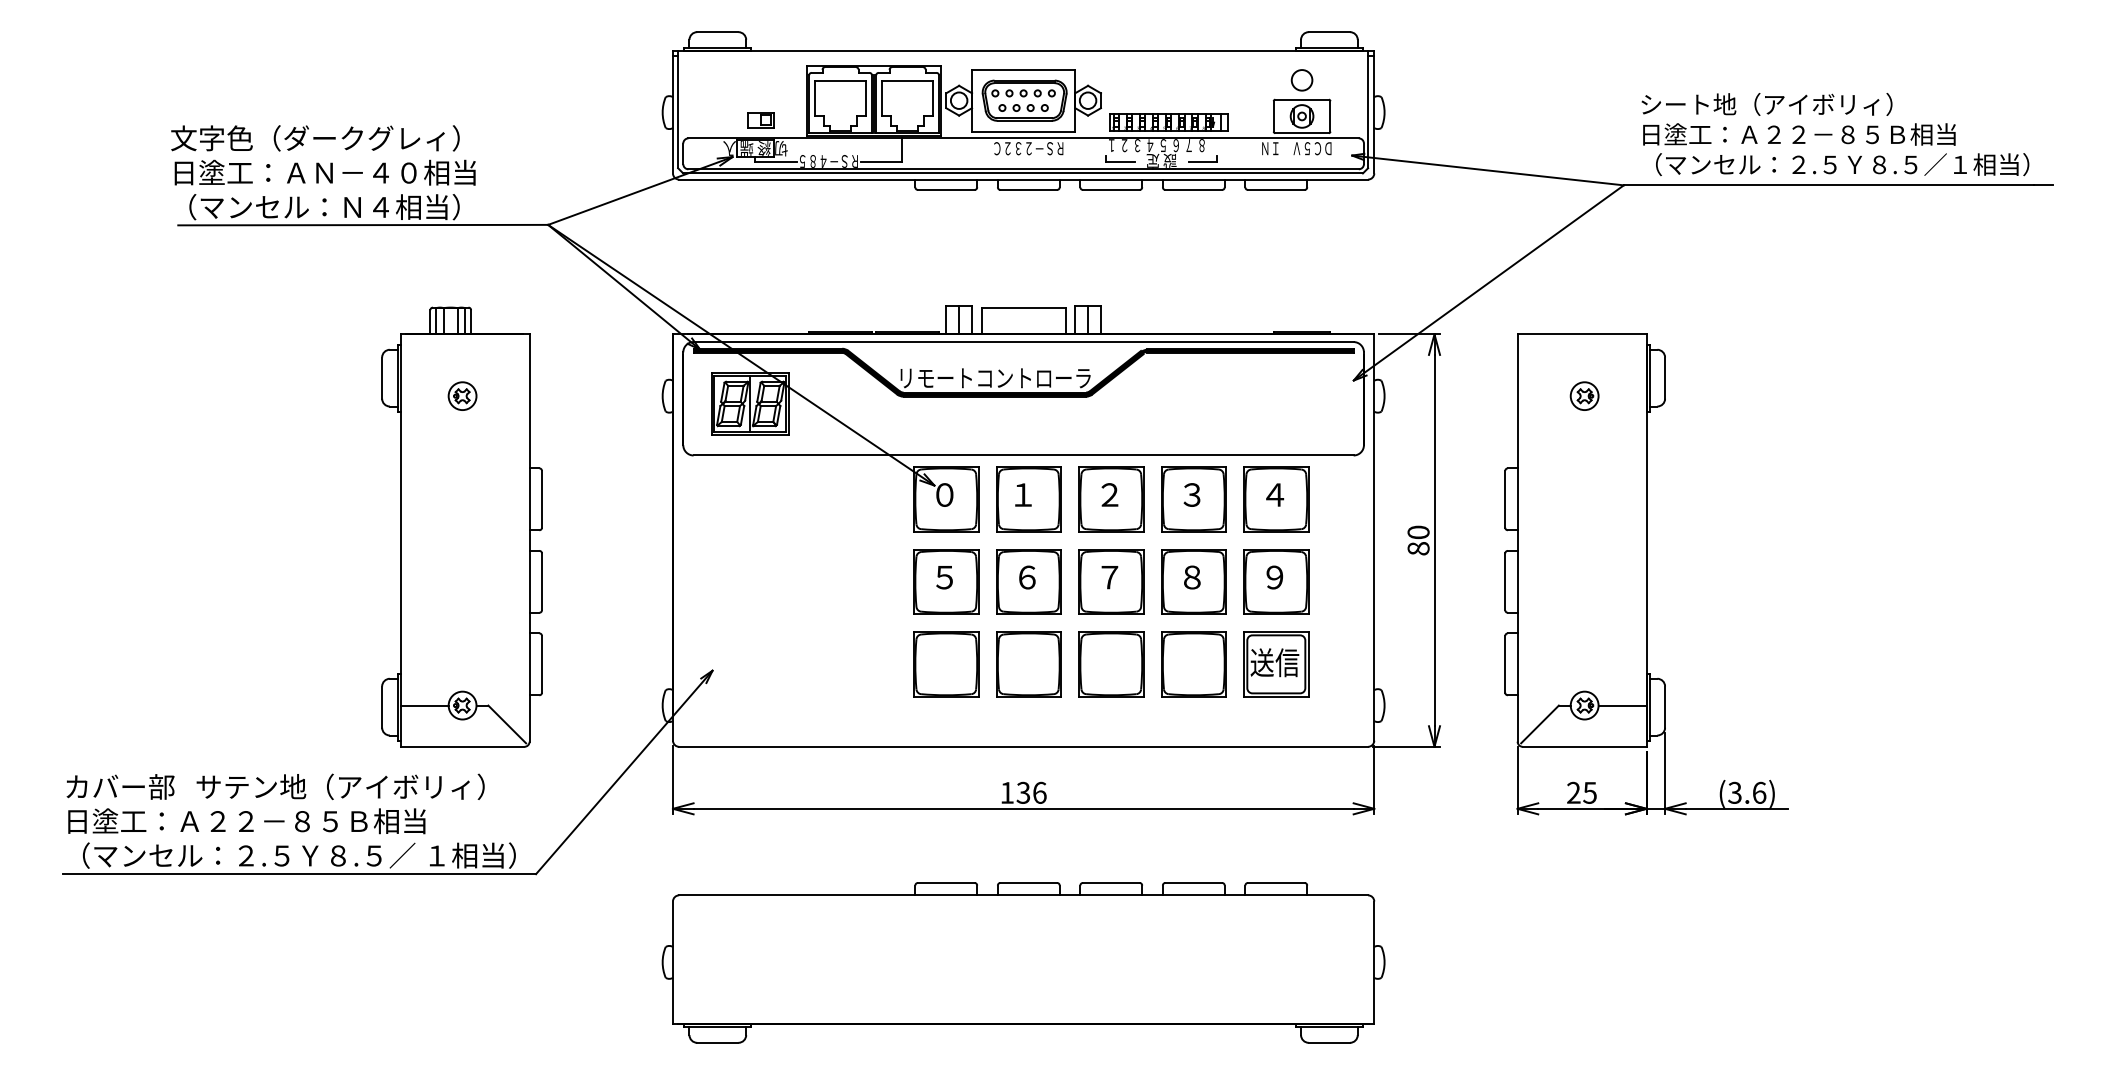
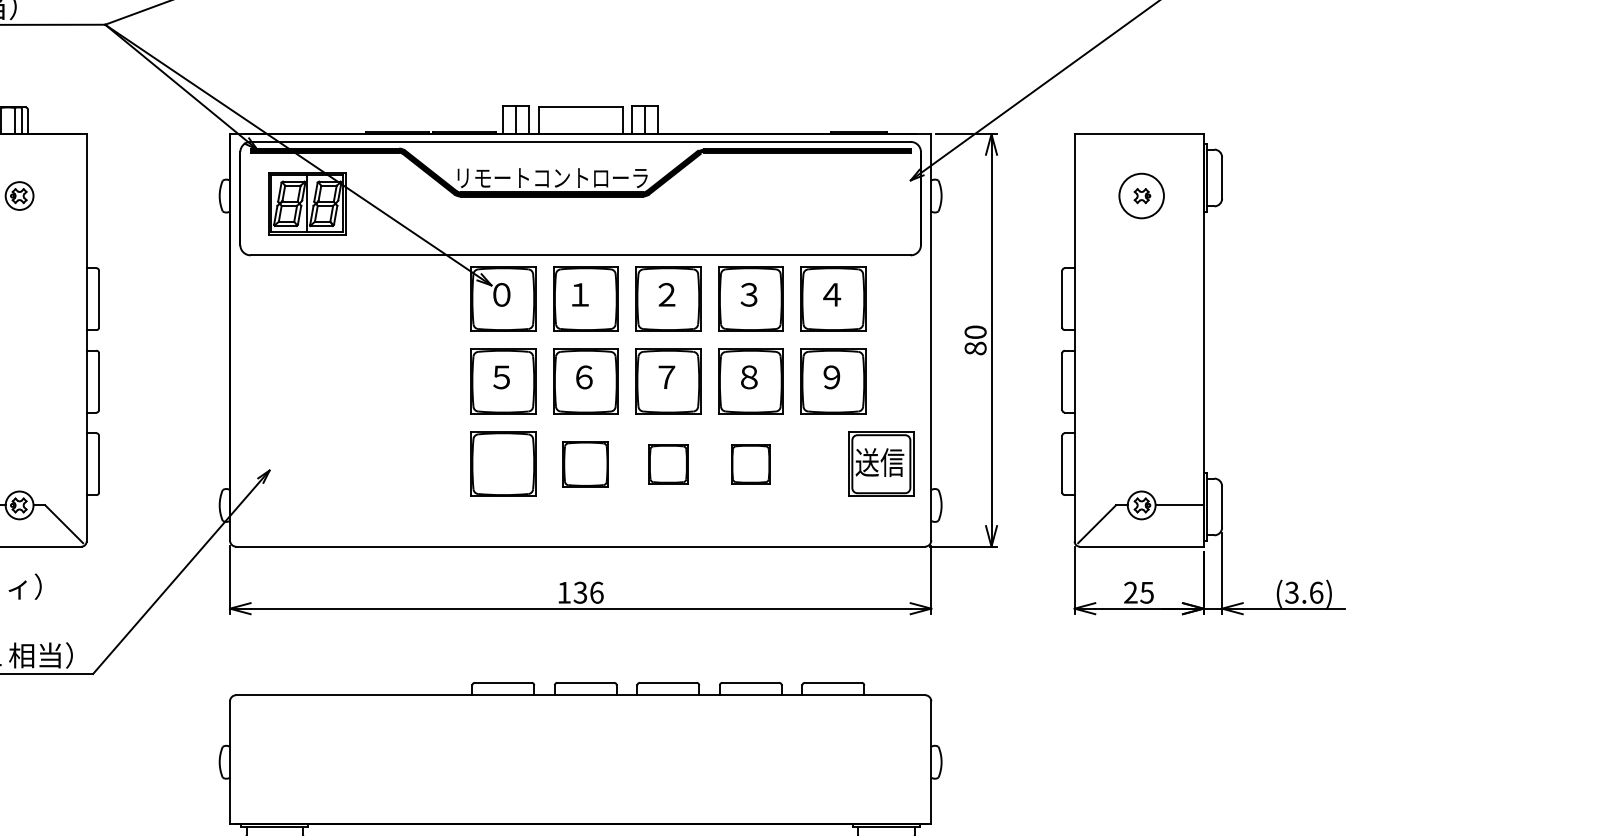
circle: (1584, 396) -> (1141, 196), size x1.6
part: (1028, 664) -> (585, 464), size x0.7
part: (1111, 664) -> (668, 464), size x0.6
part: (1193, 664) -> (750, 464), size x0.6
part: (1276, 664) -> (881, 464), moved

